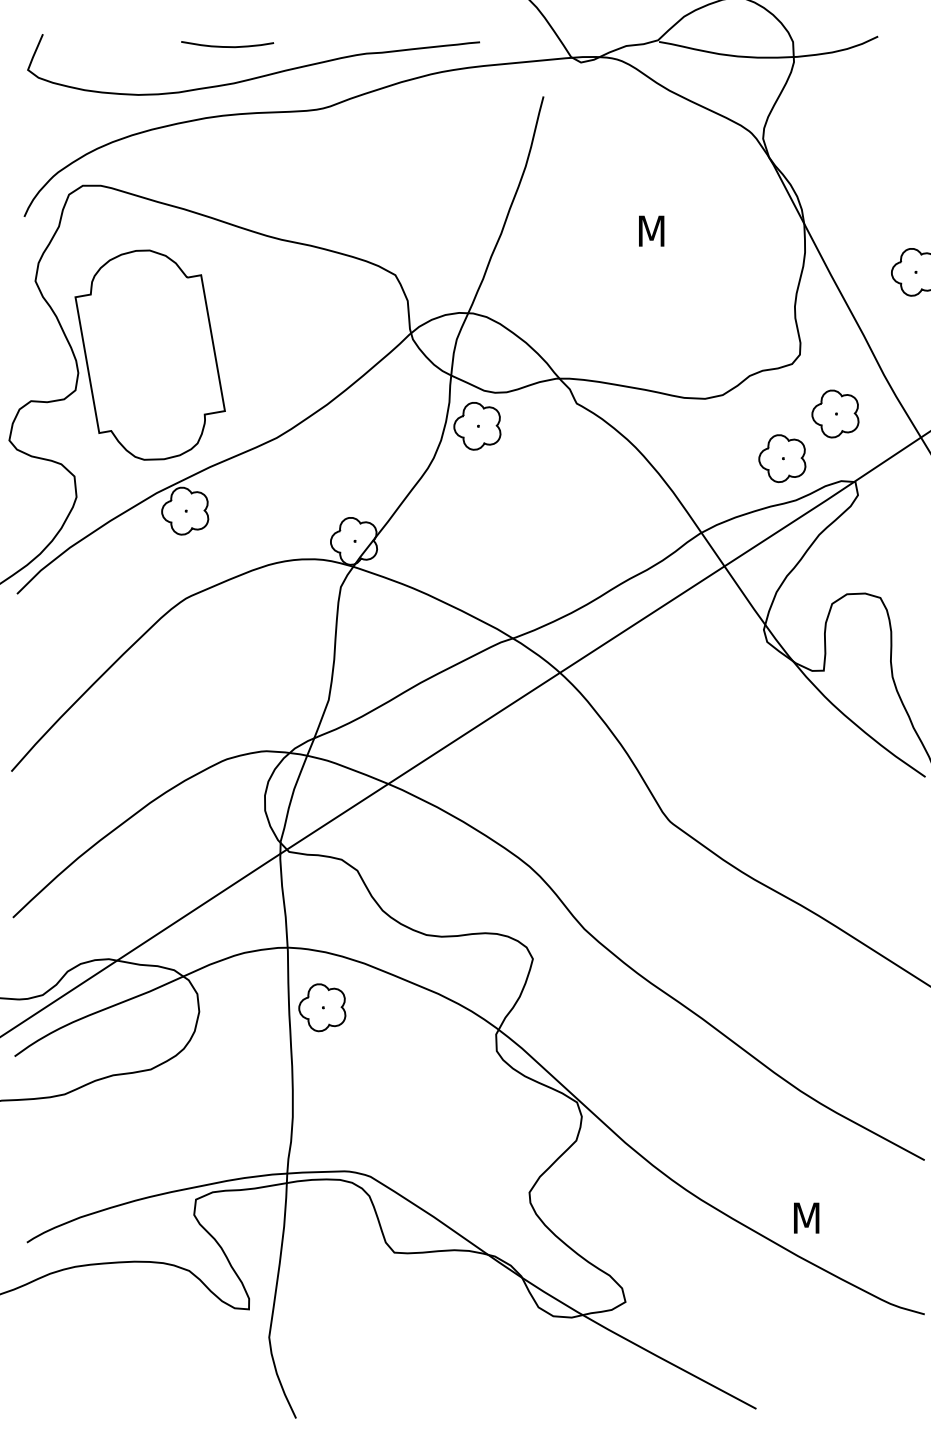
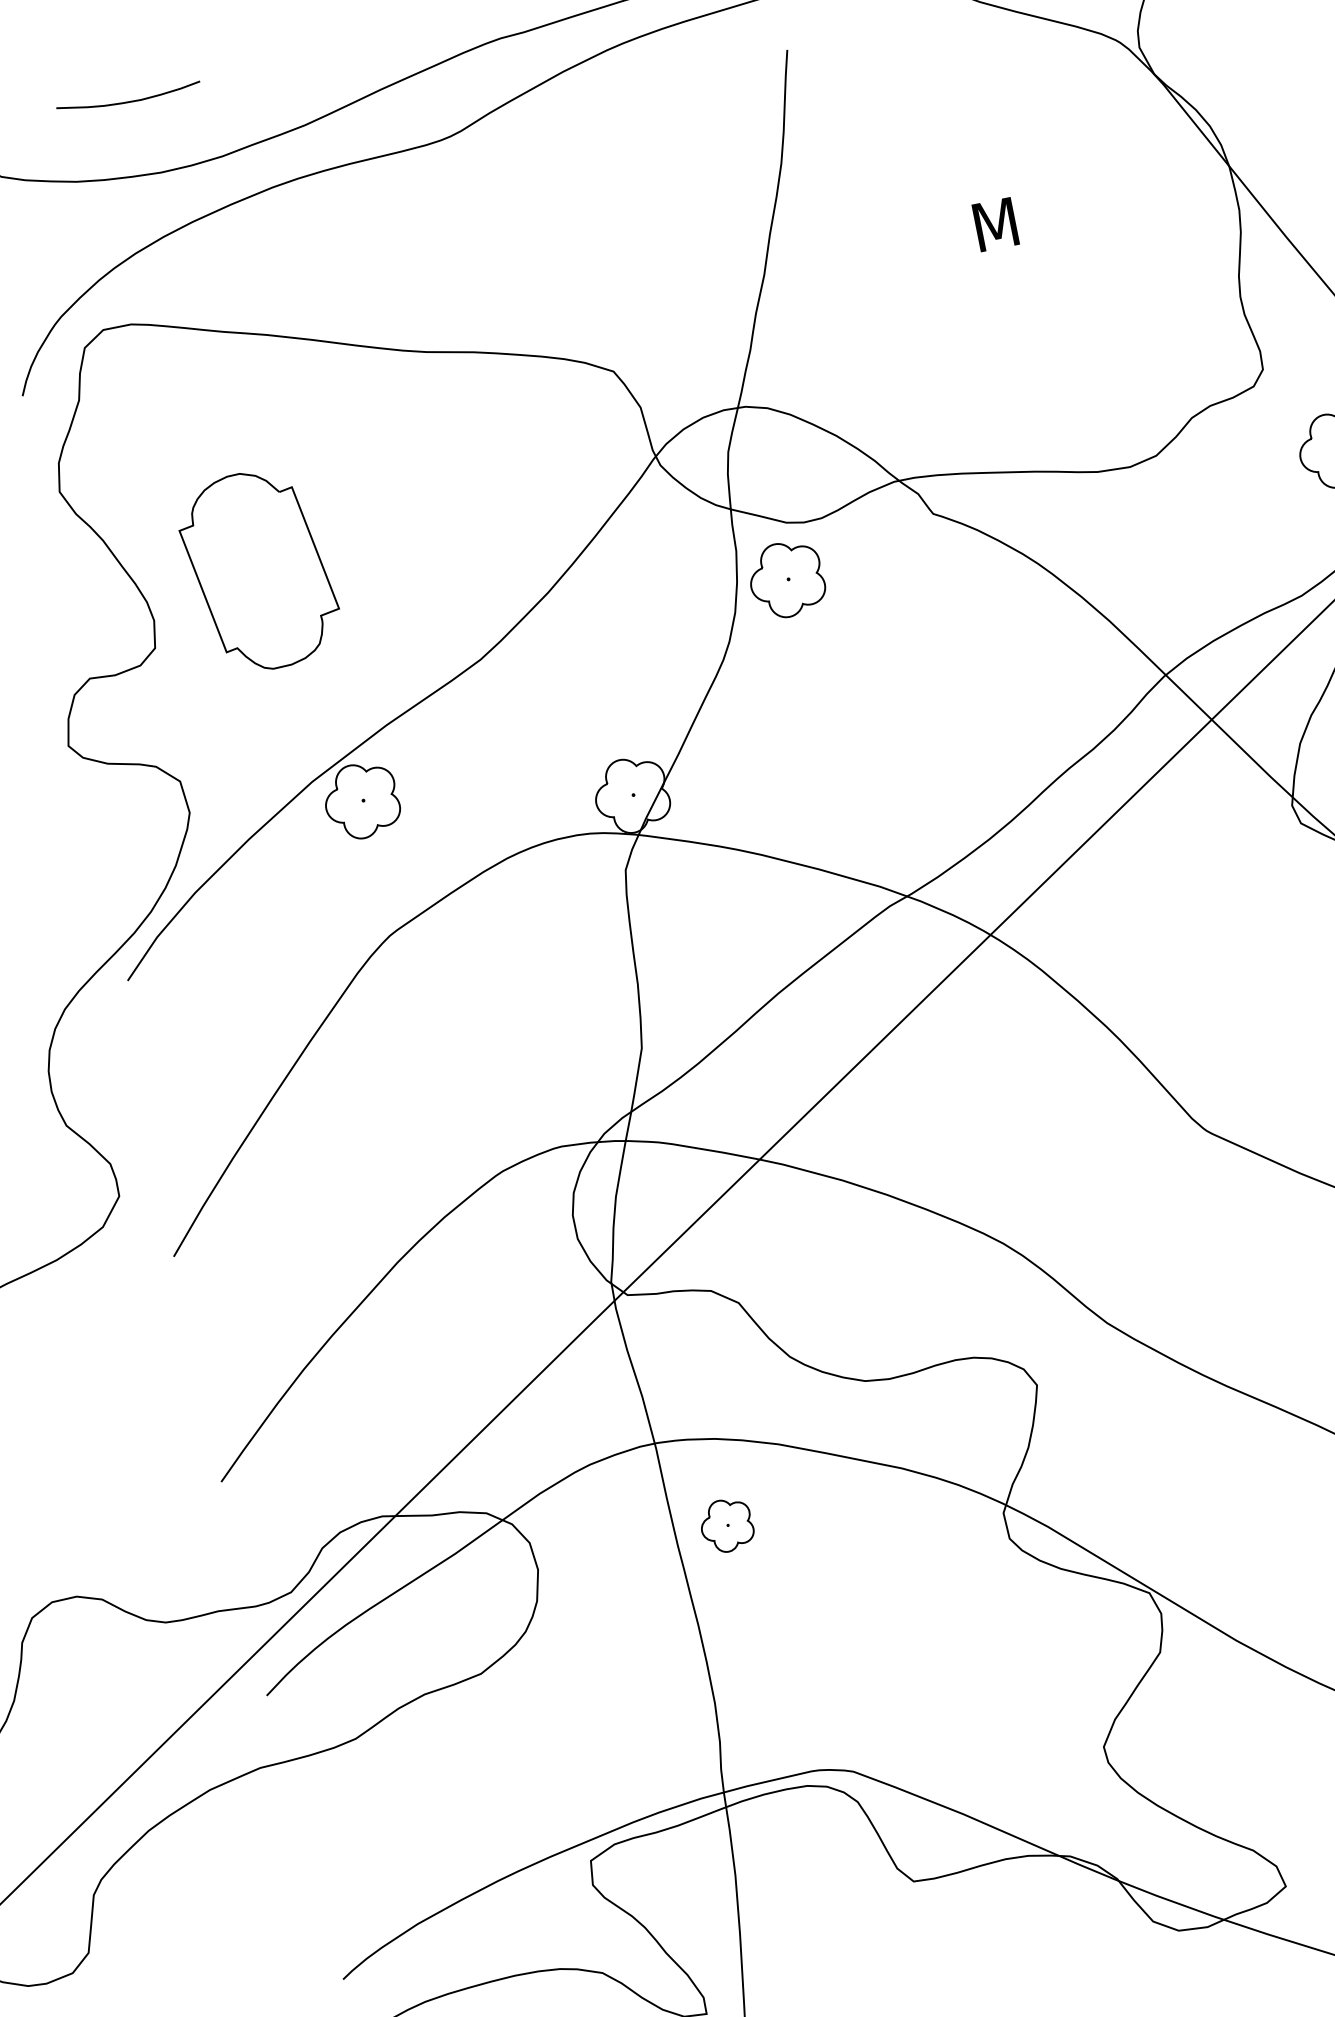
curve: (227, 46) -> (129, 101), moved
part: (149, 354) -> (258, 570), size x0.6
part: (782, 458) -> (1268, 535), removed
part: (322, 1007) -> (727, 1525), size x0.7

